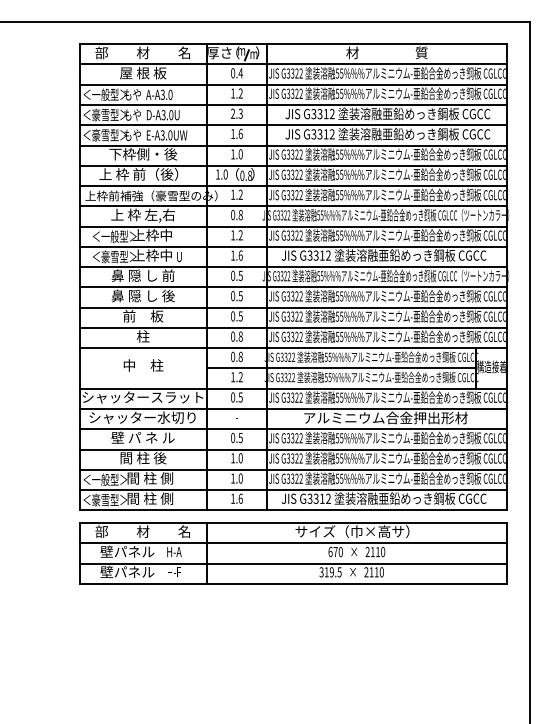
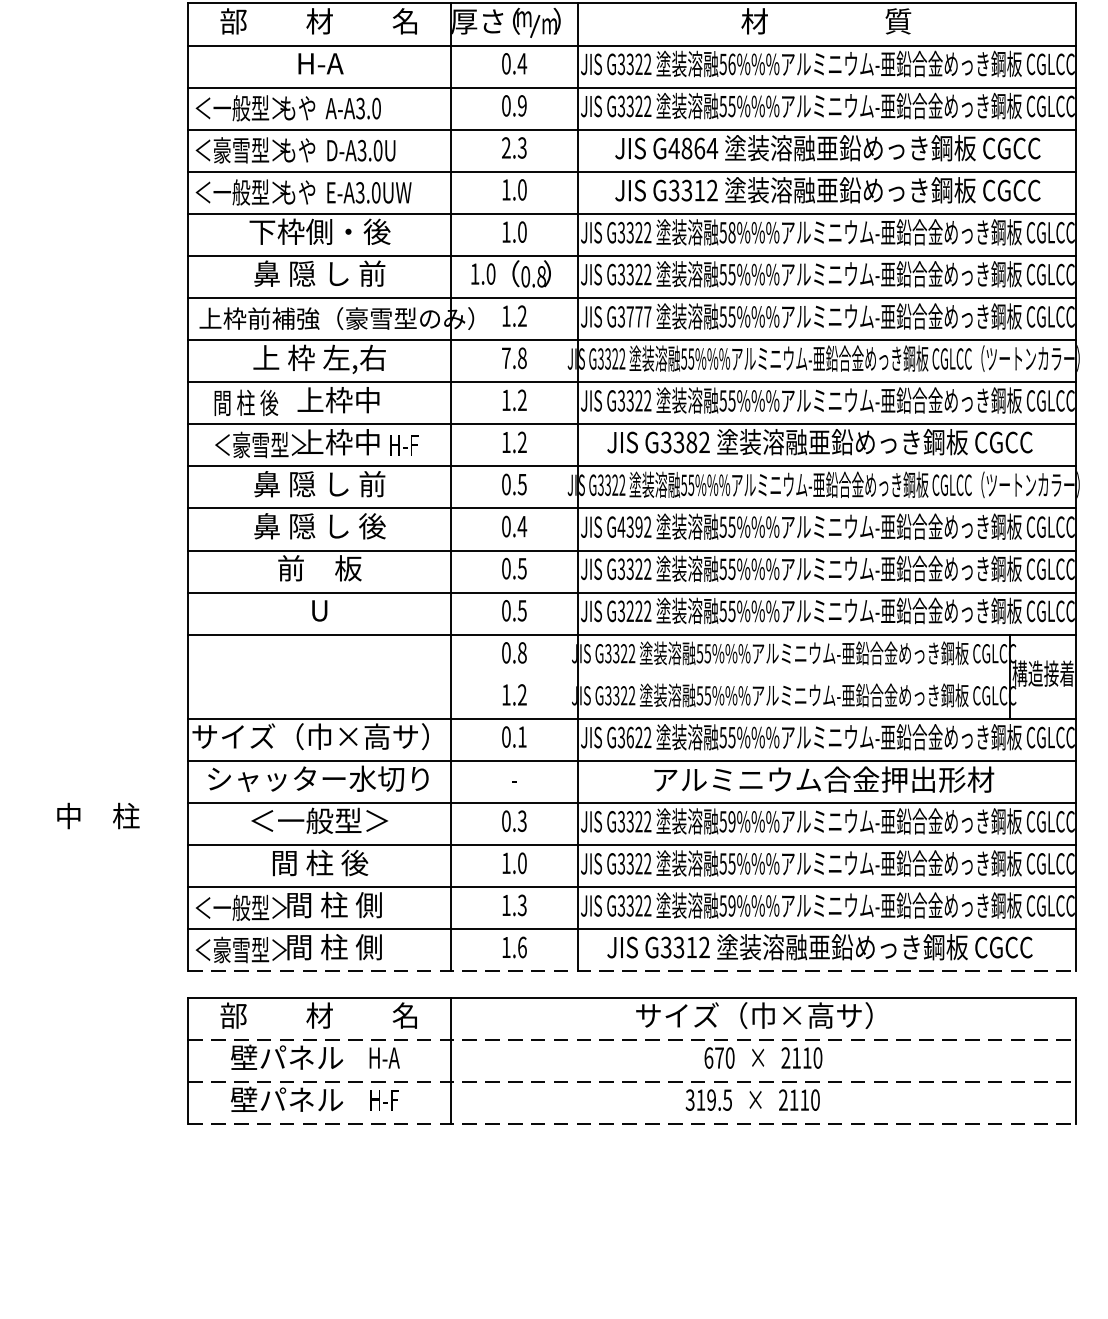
text: (143, 72) -> (320, 62), 屋 根 板 -> H-A
text: (341, 73) -> (731, 64), 55%%% -> 56%%%
text: (236, 93) -> (513, 105), 1.2 -> 0.9
text: (322, 113) -> (692, 147), G3312 -> G4864
text: (240, 133) -> (521, 188), 1.6 -> 1.0
text: (100, 135) -> (231, 192), ＜豪雪型＞ -> ＜一般型＞
text: (341, 154) -> (731, 232), 55%%% -> 58%%%
text: (138, 174) -> (309, 273), 上 枠 前（後） -> 鼻 隠 し 前
text: (296, 195) -> (638, 317), G3322 -> G3777
text: (233, 215) -> (507, 359), 0.8 -> 7.8
text: (114, 236) -> (260, 402), ＜一般型＞ -> 間 柱 後
text: (240, 255) -> (521, 442), 1.6 -> 1.2
text: (321, 255) -> (690, 442), G3312 -> G3382
text: (183, 257) -> (403, 446), U -> H-F
text: (240, 296) -> (521, 527), 0.5 -> 0.4
text: (292, 296) -> (629, 527), G3322 -> G4392
text: (142, 336) -> (318, 610), 柱 -> U
text: (240, 336) -> (521, 610), 0.8 -> 0.5
text: (292, 337) -> (629, 612), G3322 -> G3222
text: (143, 365) -> (98, 816), moved
line: (340, 368) -> (729, 676), removed
text: (142, 397) -> (318, 737), シャッタースラット -> サイズ（巾×高サ）
text: (240, 397) -> (521, 737), 0.5 -> 0.1
text: (292, 397) -> (629, 737), G3322 -> G3622
text: (240, 436) -> (521, 818), 0.5 -> 0.3
text: (142, 437) -> (318, 820), 壁 パ ネ ル -> ＜一般型＞
text: (341, 438) -> (731, 822), 55%%% -> 59%%%
text: (240, 478) -> (521, 905), 1.0 -> 1.3
text: (341, 478) -> (731, 905), 55%%% -> 59%%%
line: (293, 510) -> (631, 971), solid -> dashed
line: (293, 543) -> (631, 1040), solid -> dashed
line: (293, 563) -> (631, 1081), solid -> dashed
line: (293, 583) -> (631, 1123), solid -> dashed

